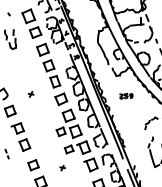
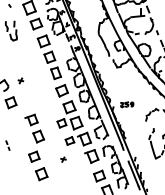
part: (30, 93) -> (20, 80), moved
part: (126, 95) -> (127, 104), moved
part: (20, 136) -> (34, 128), moved

